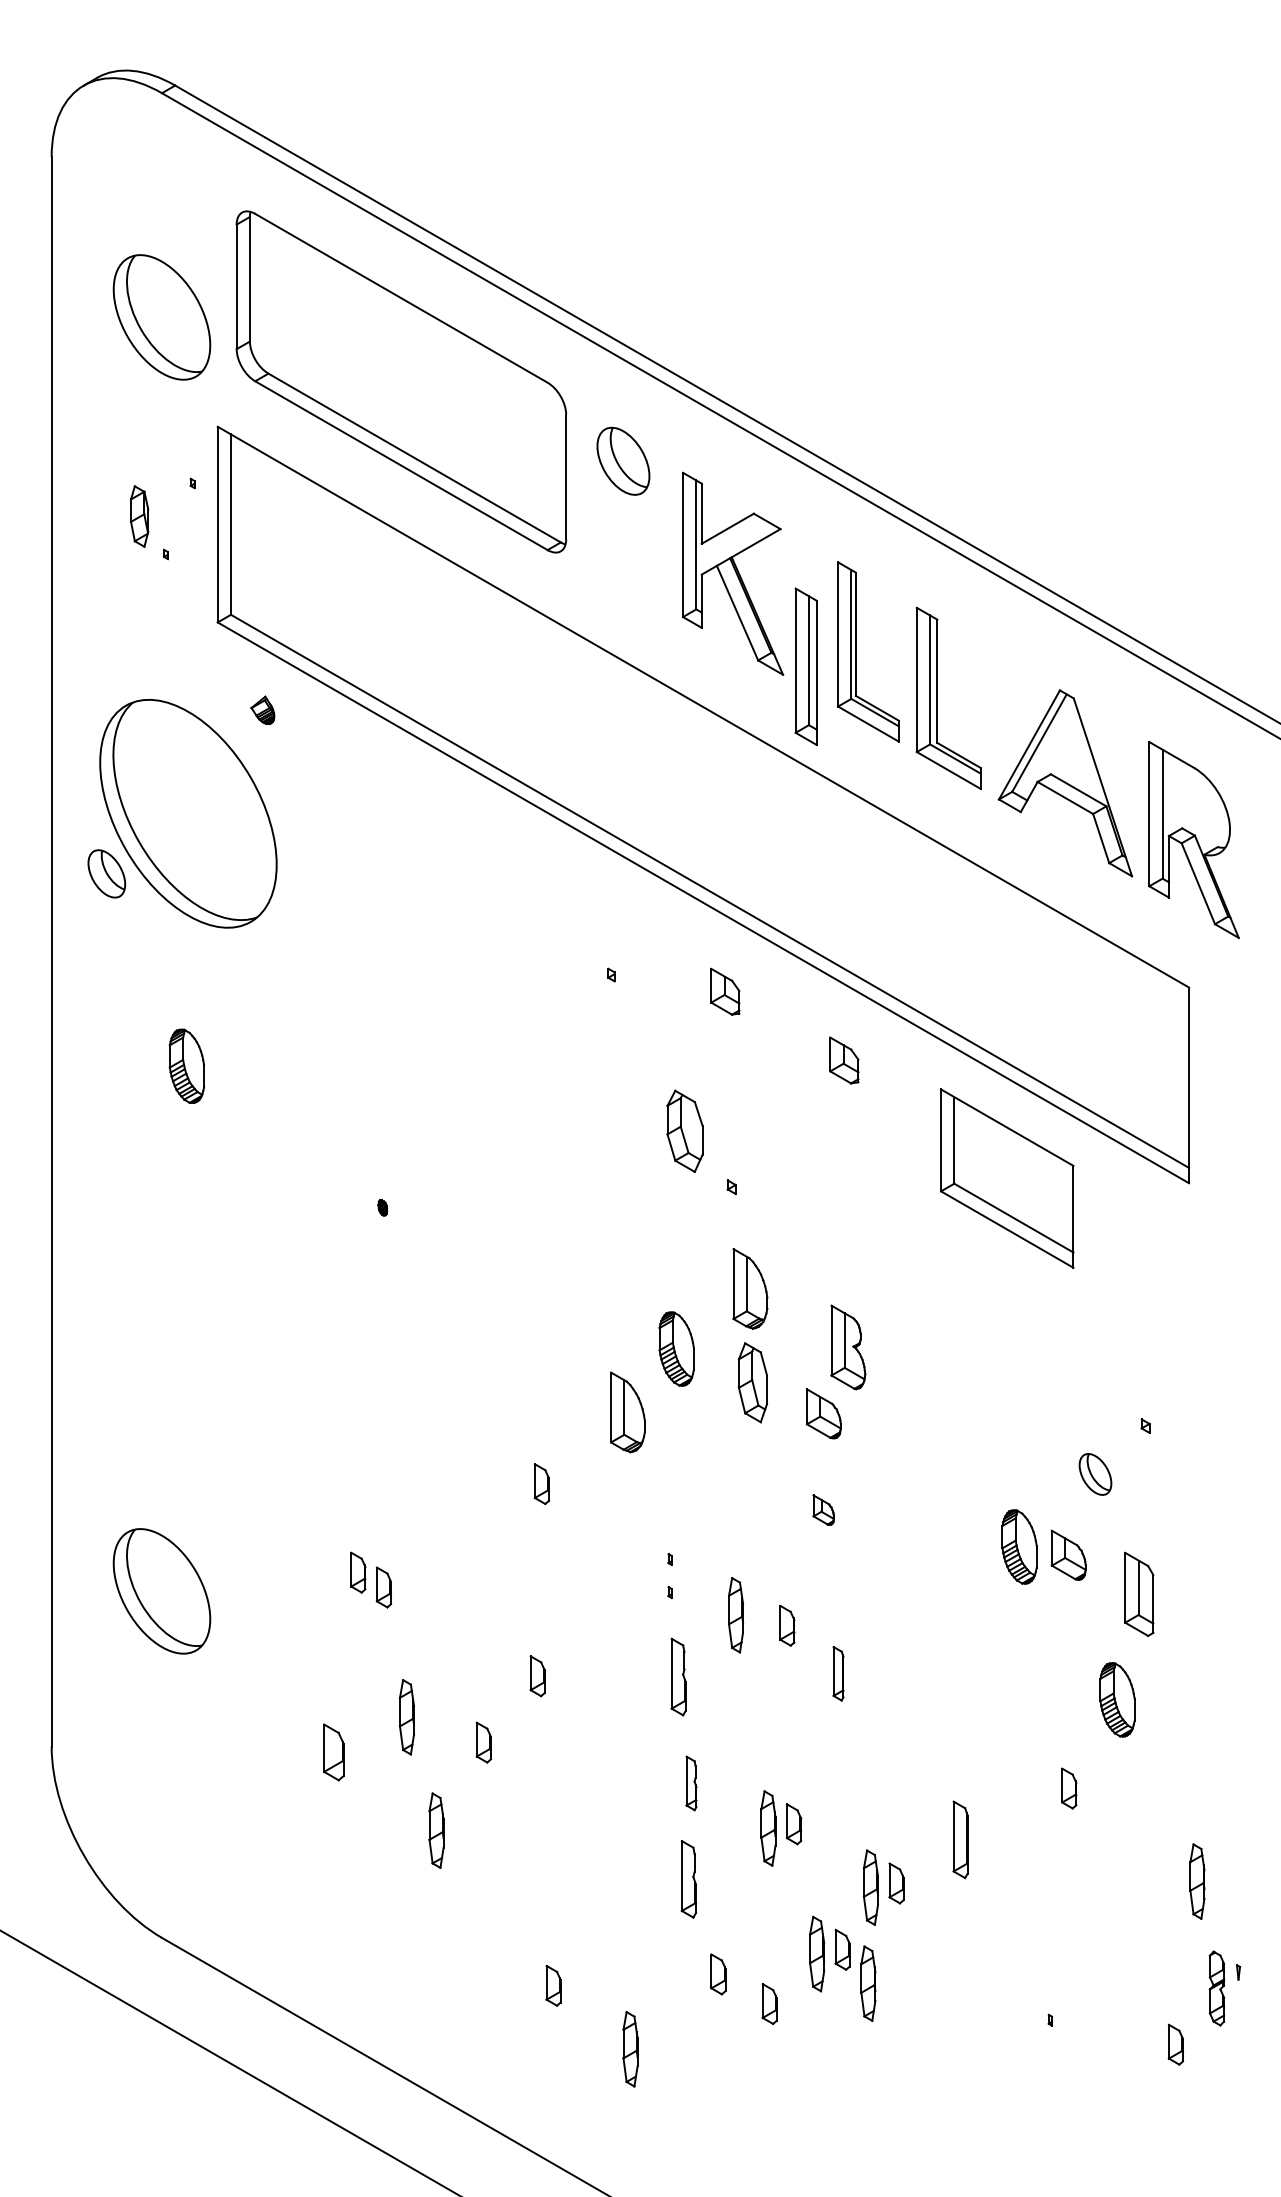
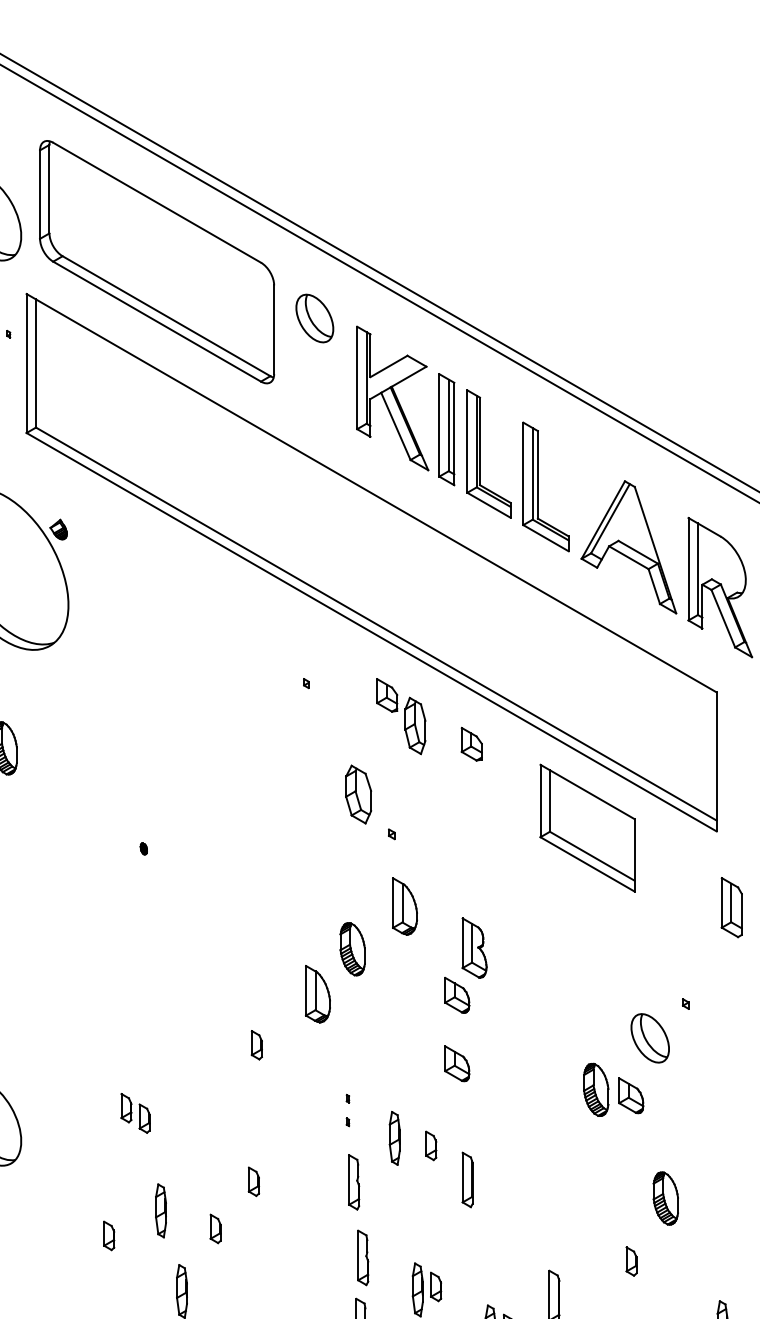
part: (805, 666) -> (446, 429), moved
part: (262, 709) -> (58, 528), moved
part: (752, 1382) -> (415, 725), moved
part: (1095, 1474) -> (650, 1038), size x1.67
part: (823, 1509) -> (456, 1063), size x1.67
part: (1139, 1593) -> (731, 906), moved
part: (838, 1673) -> (467, 1179), size x1.43
part: (333, 1752) -> (108, 1235), size x0.71
part: (691, 1783) -> (363, 1257), size x1.43

